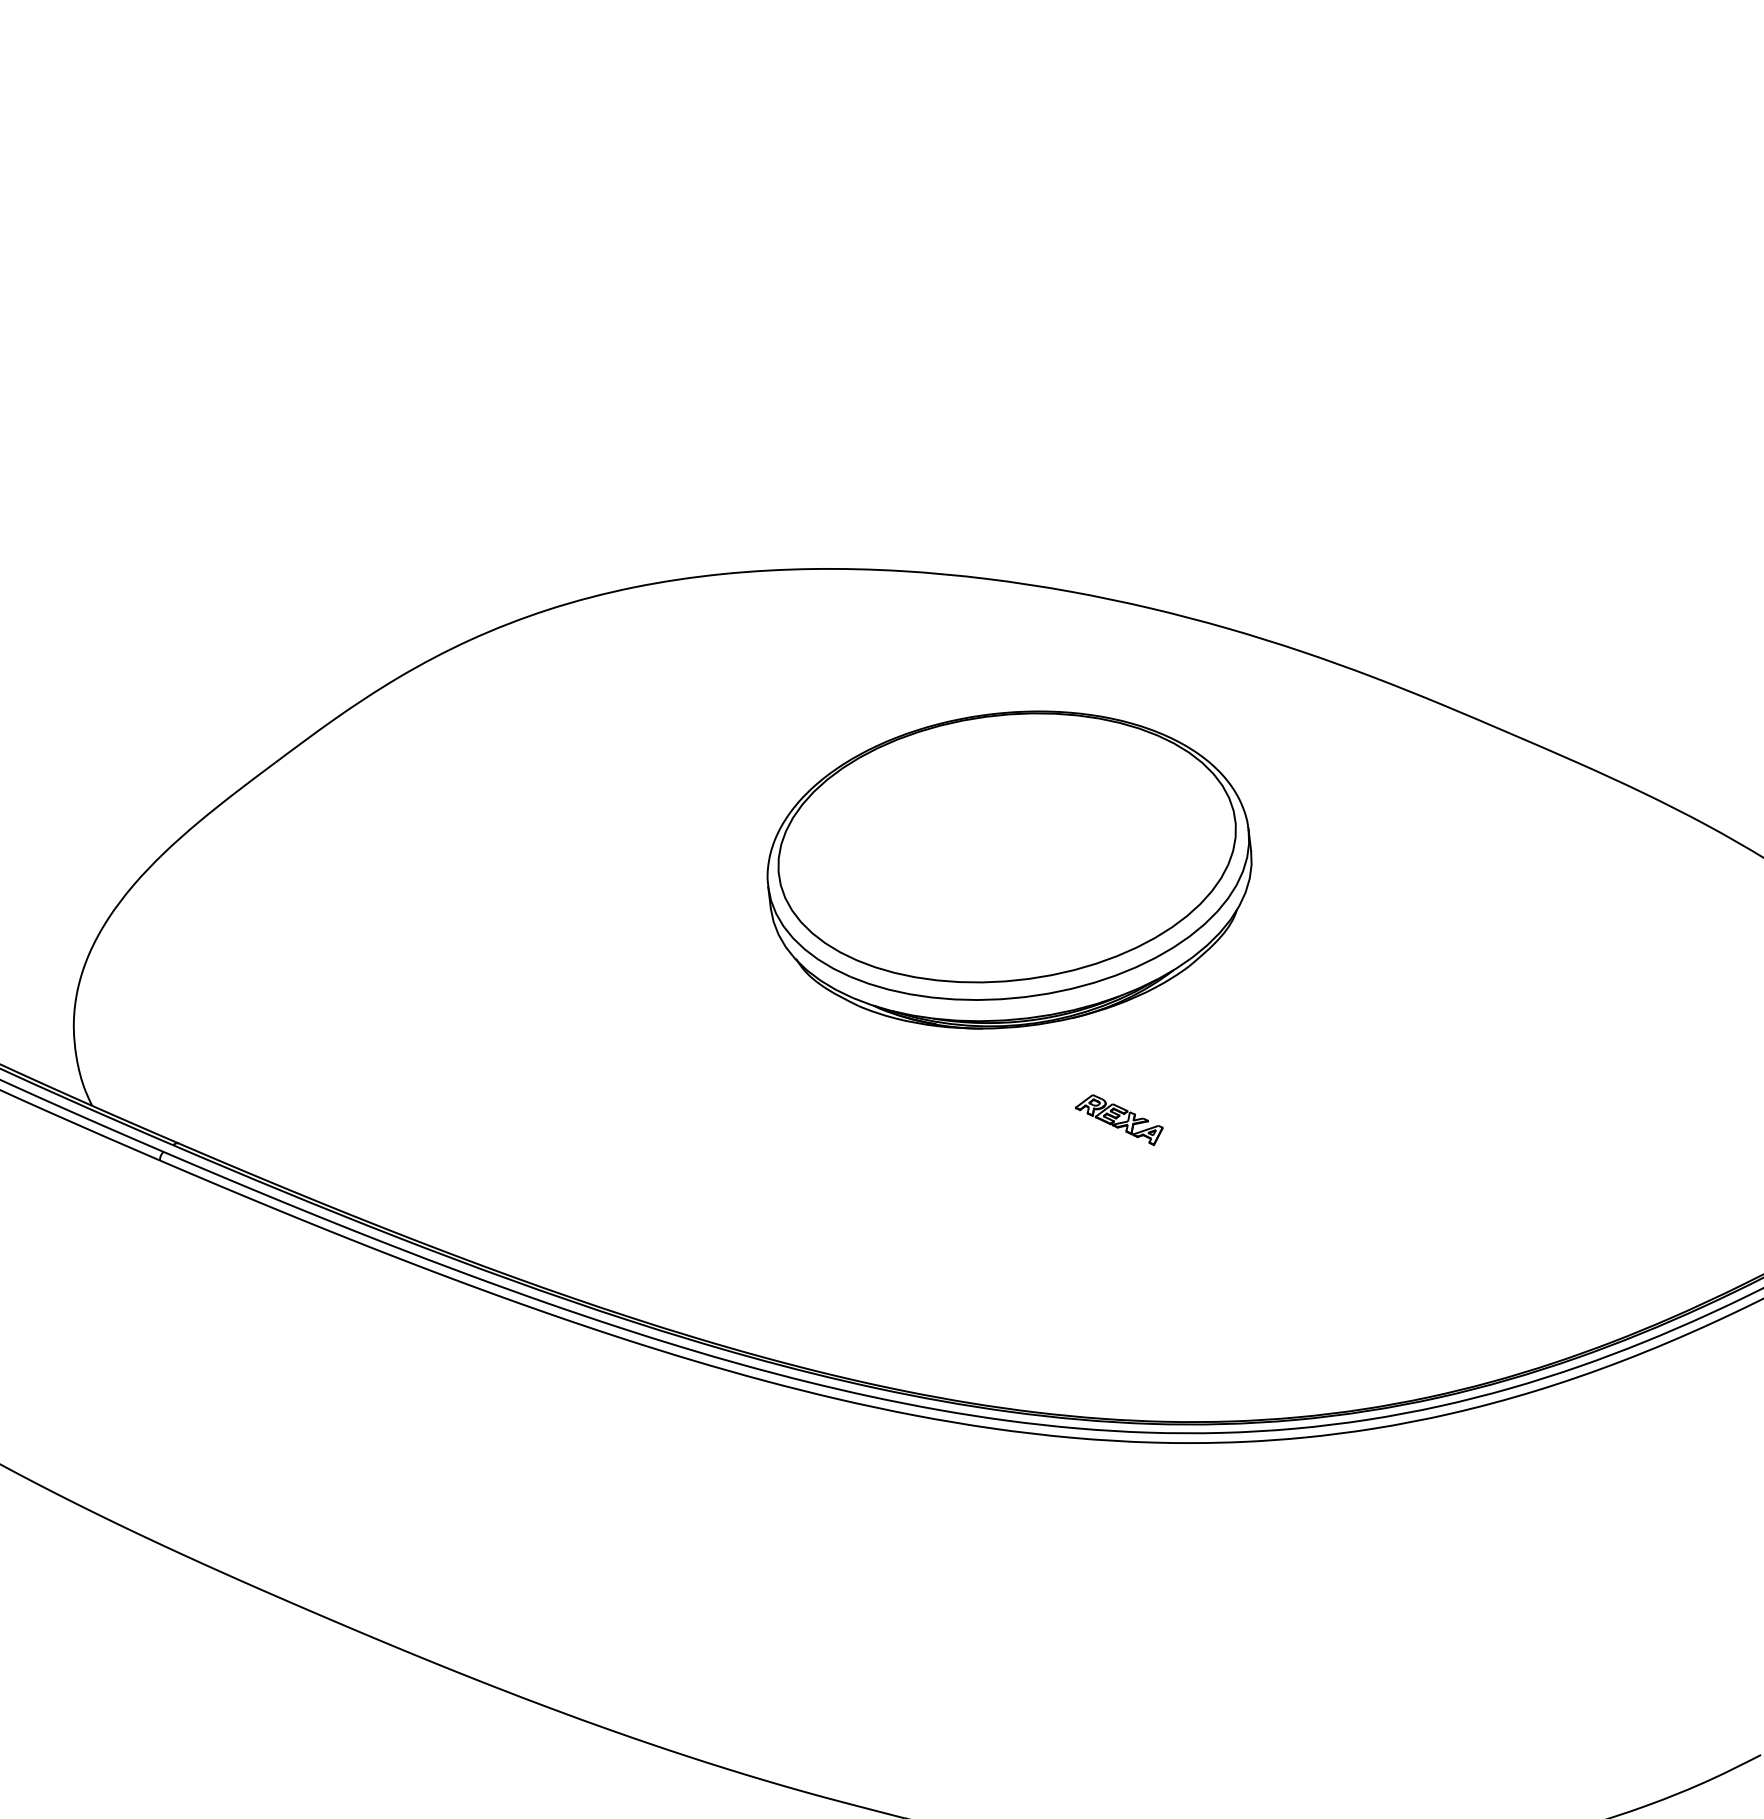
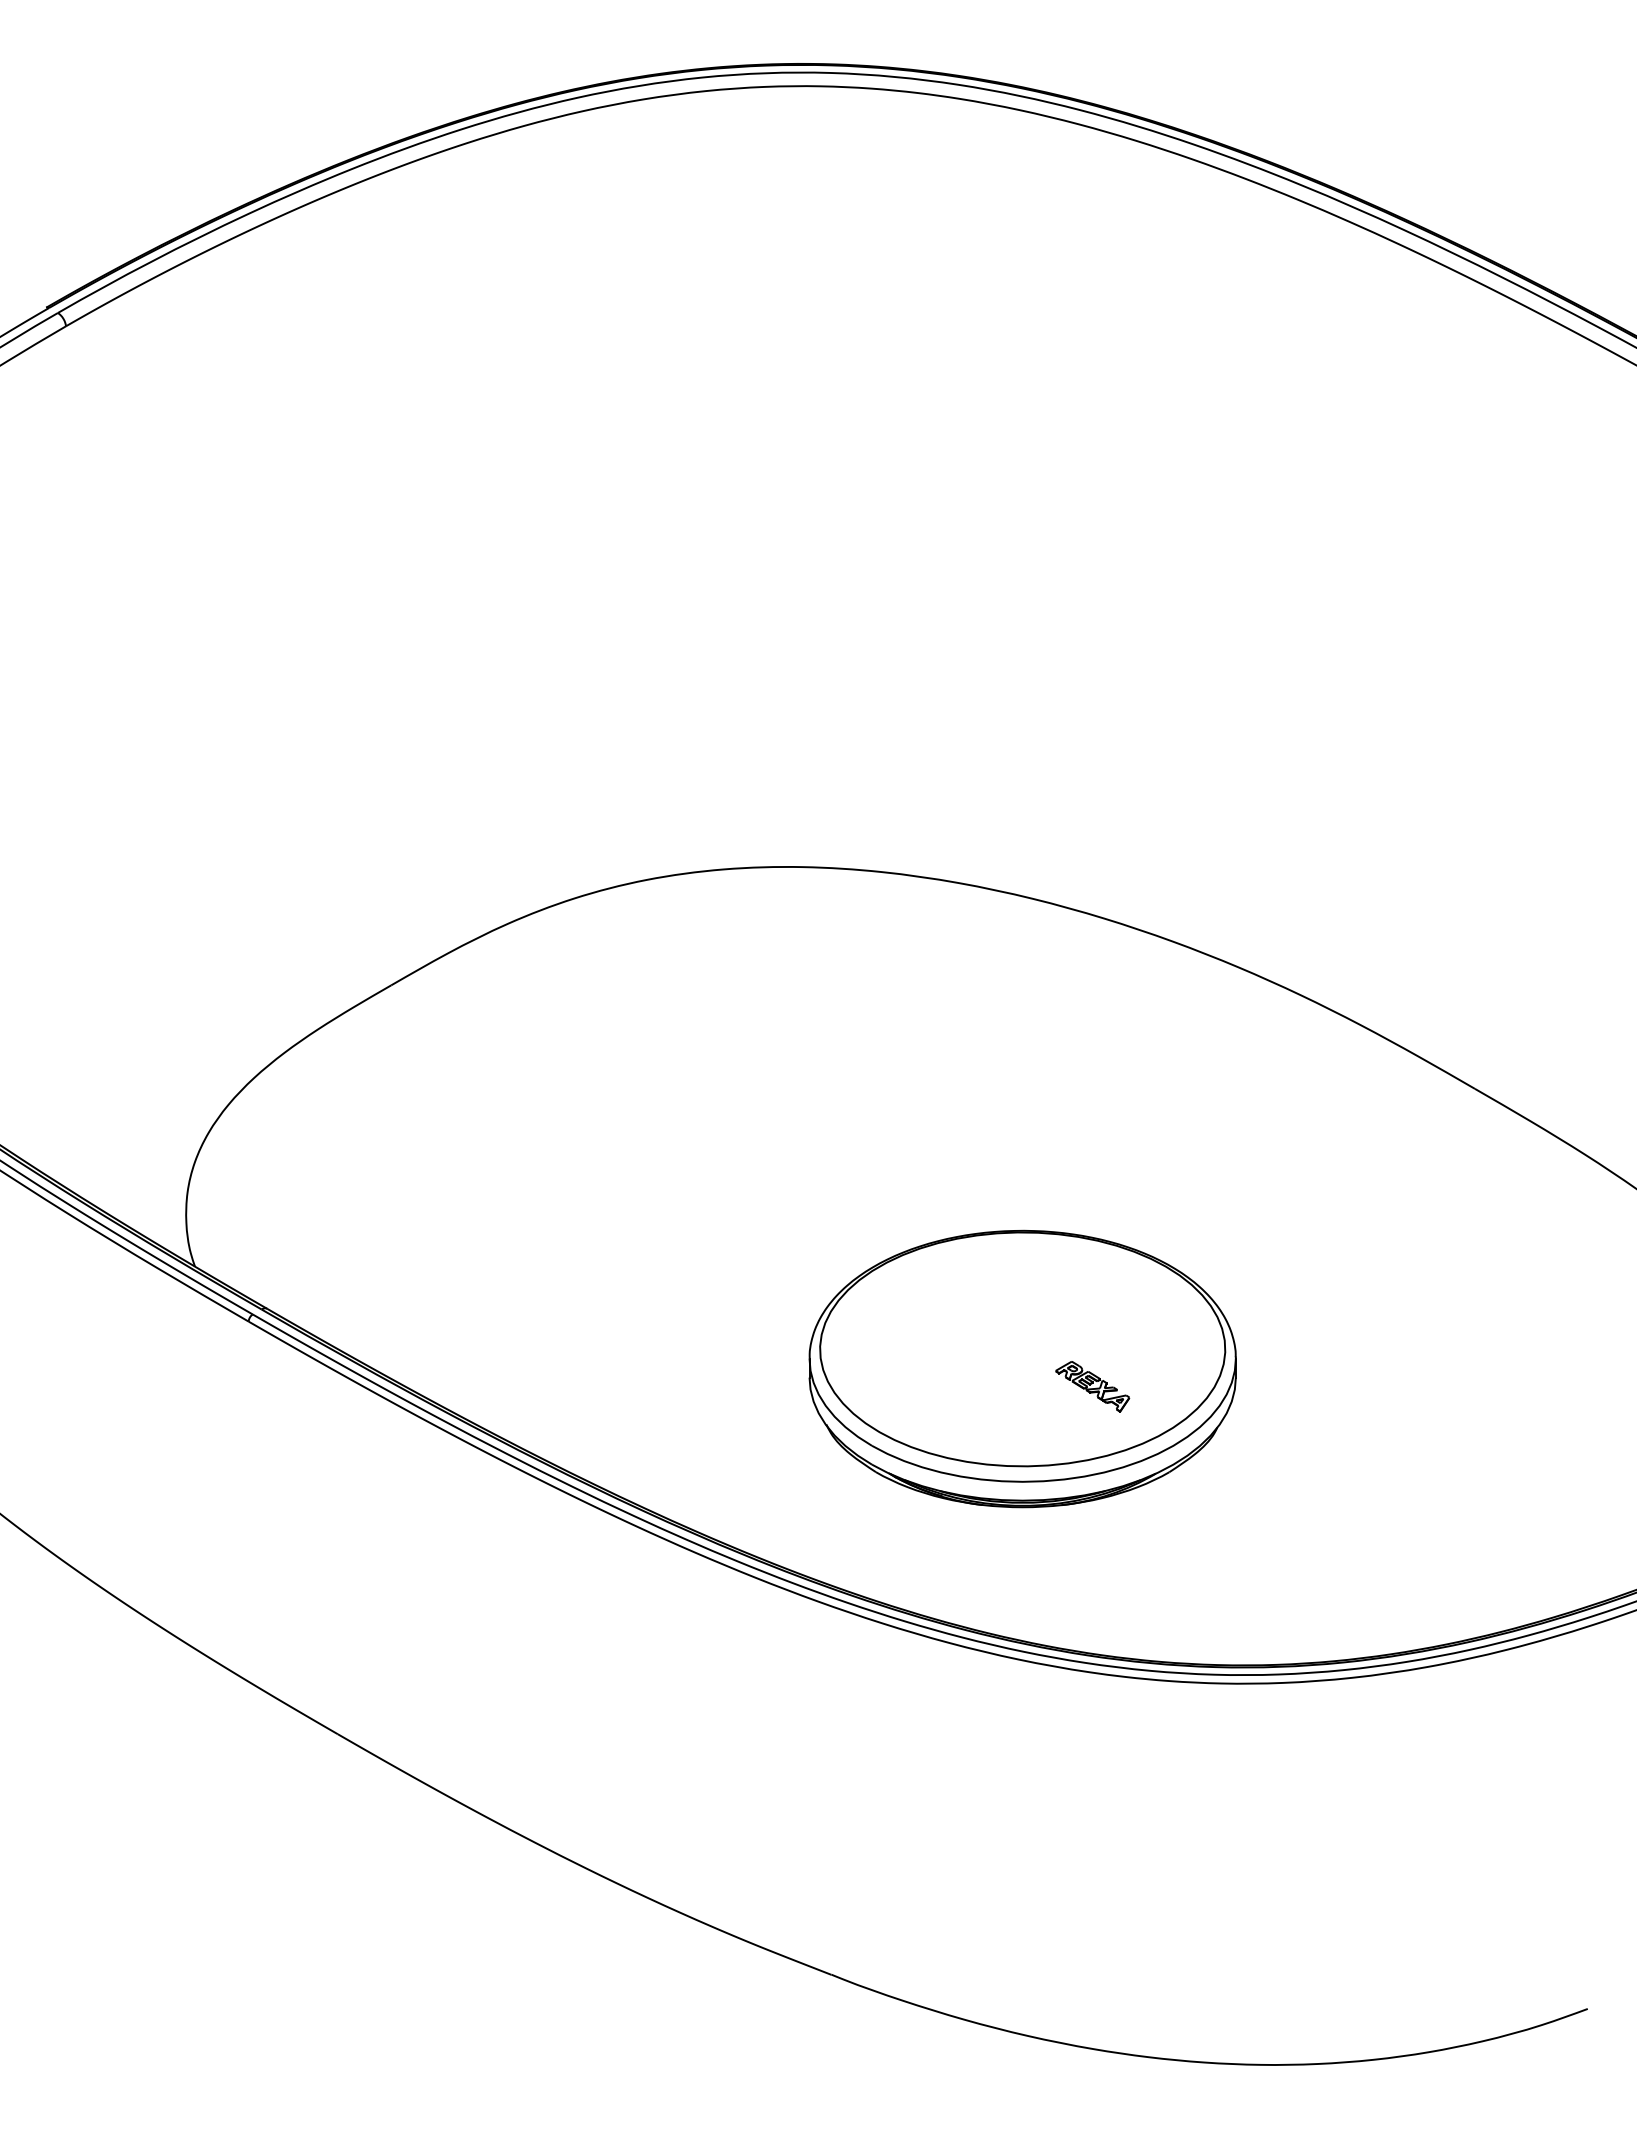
part: (1009, 869) -> (1022, 1368), moved

